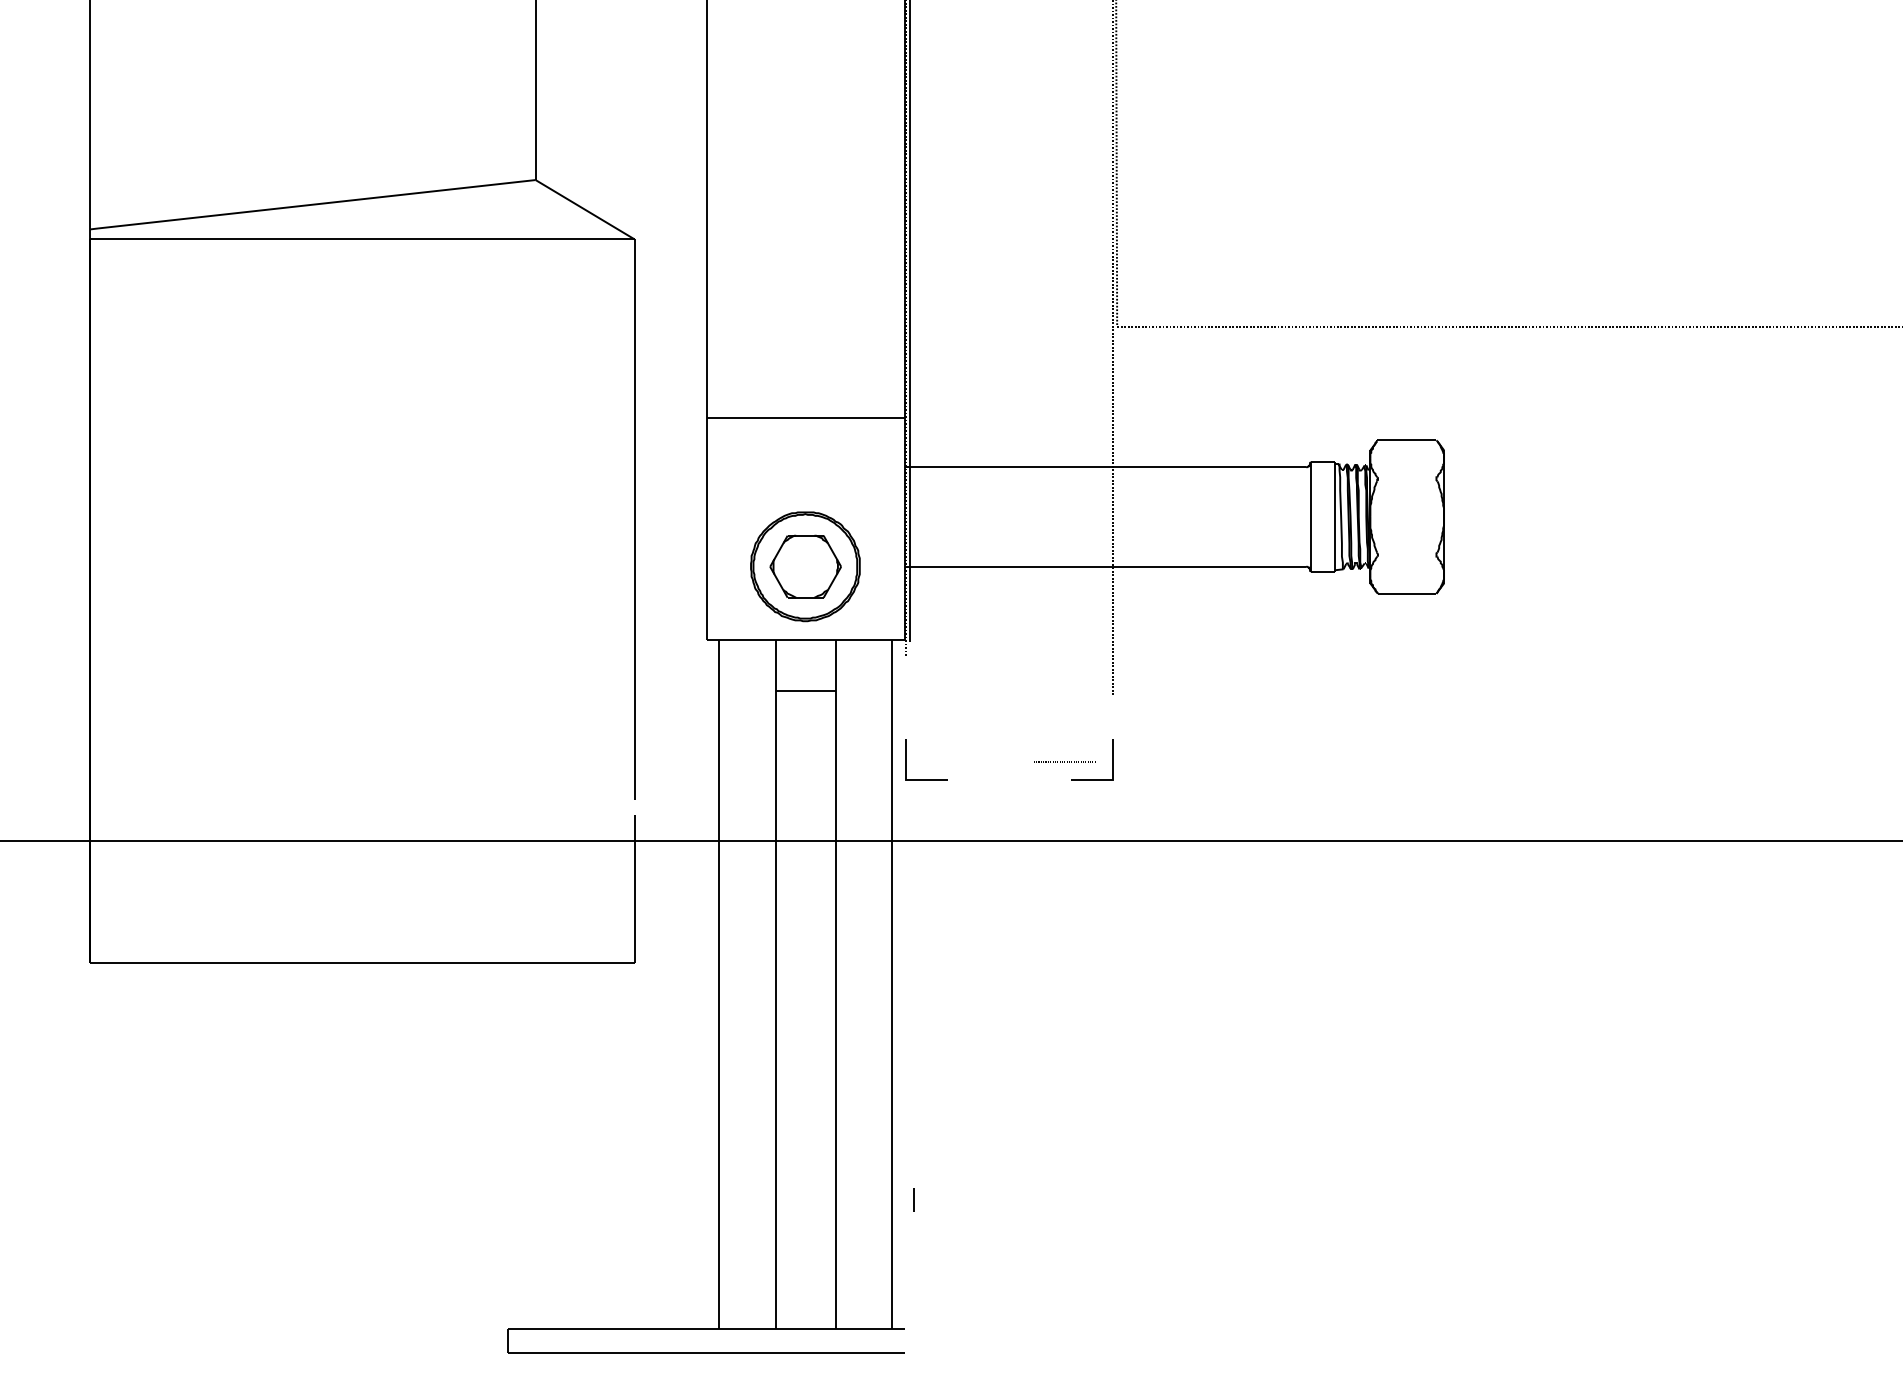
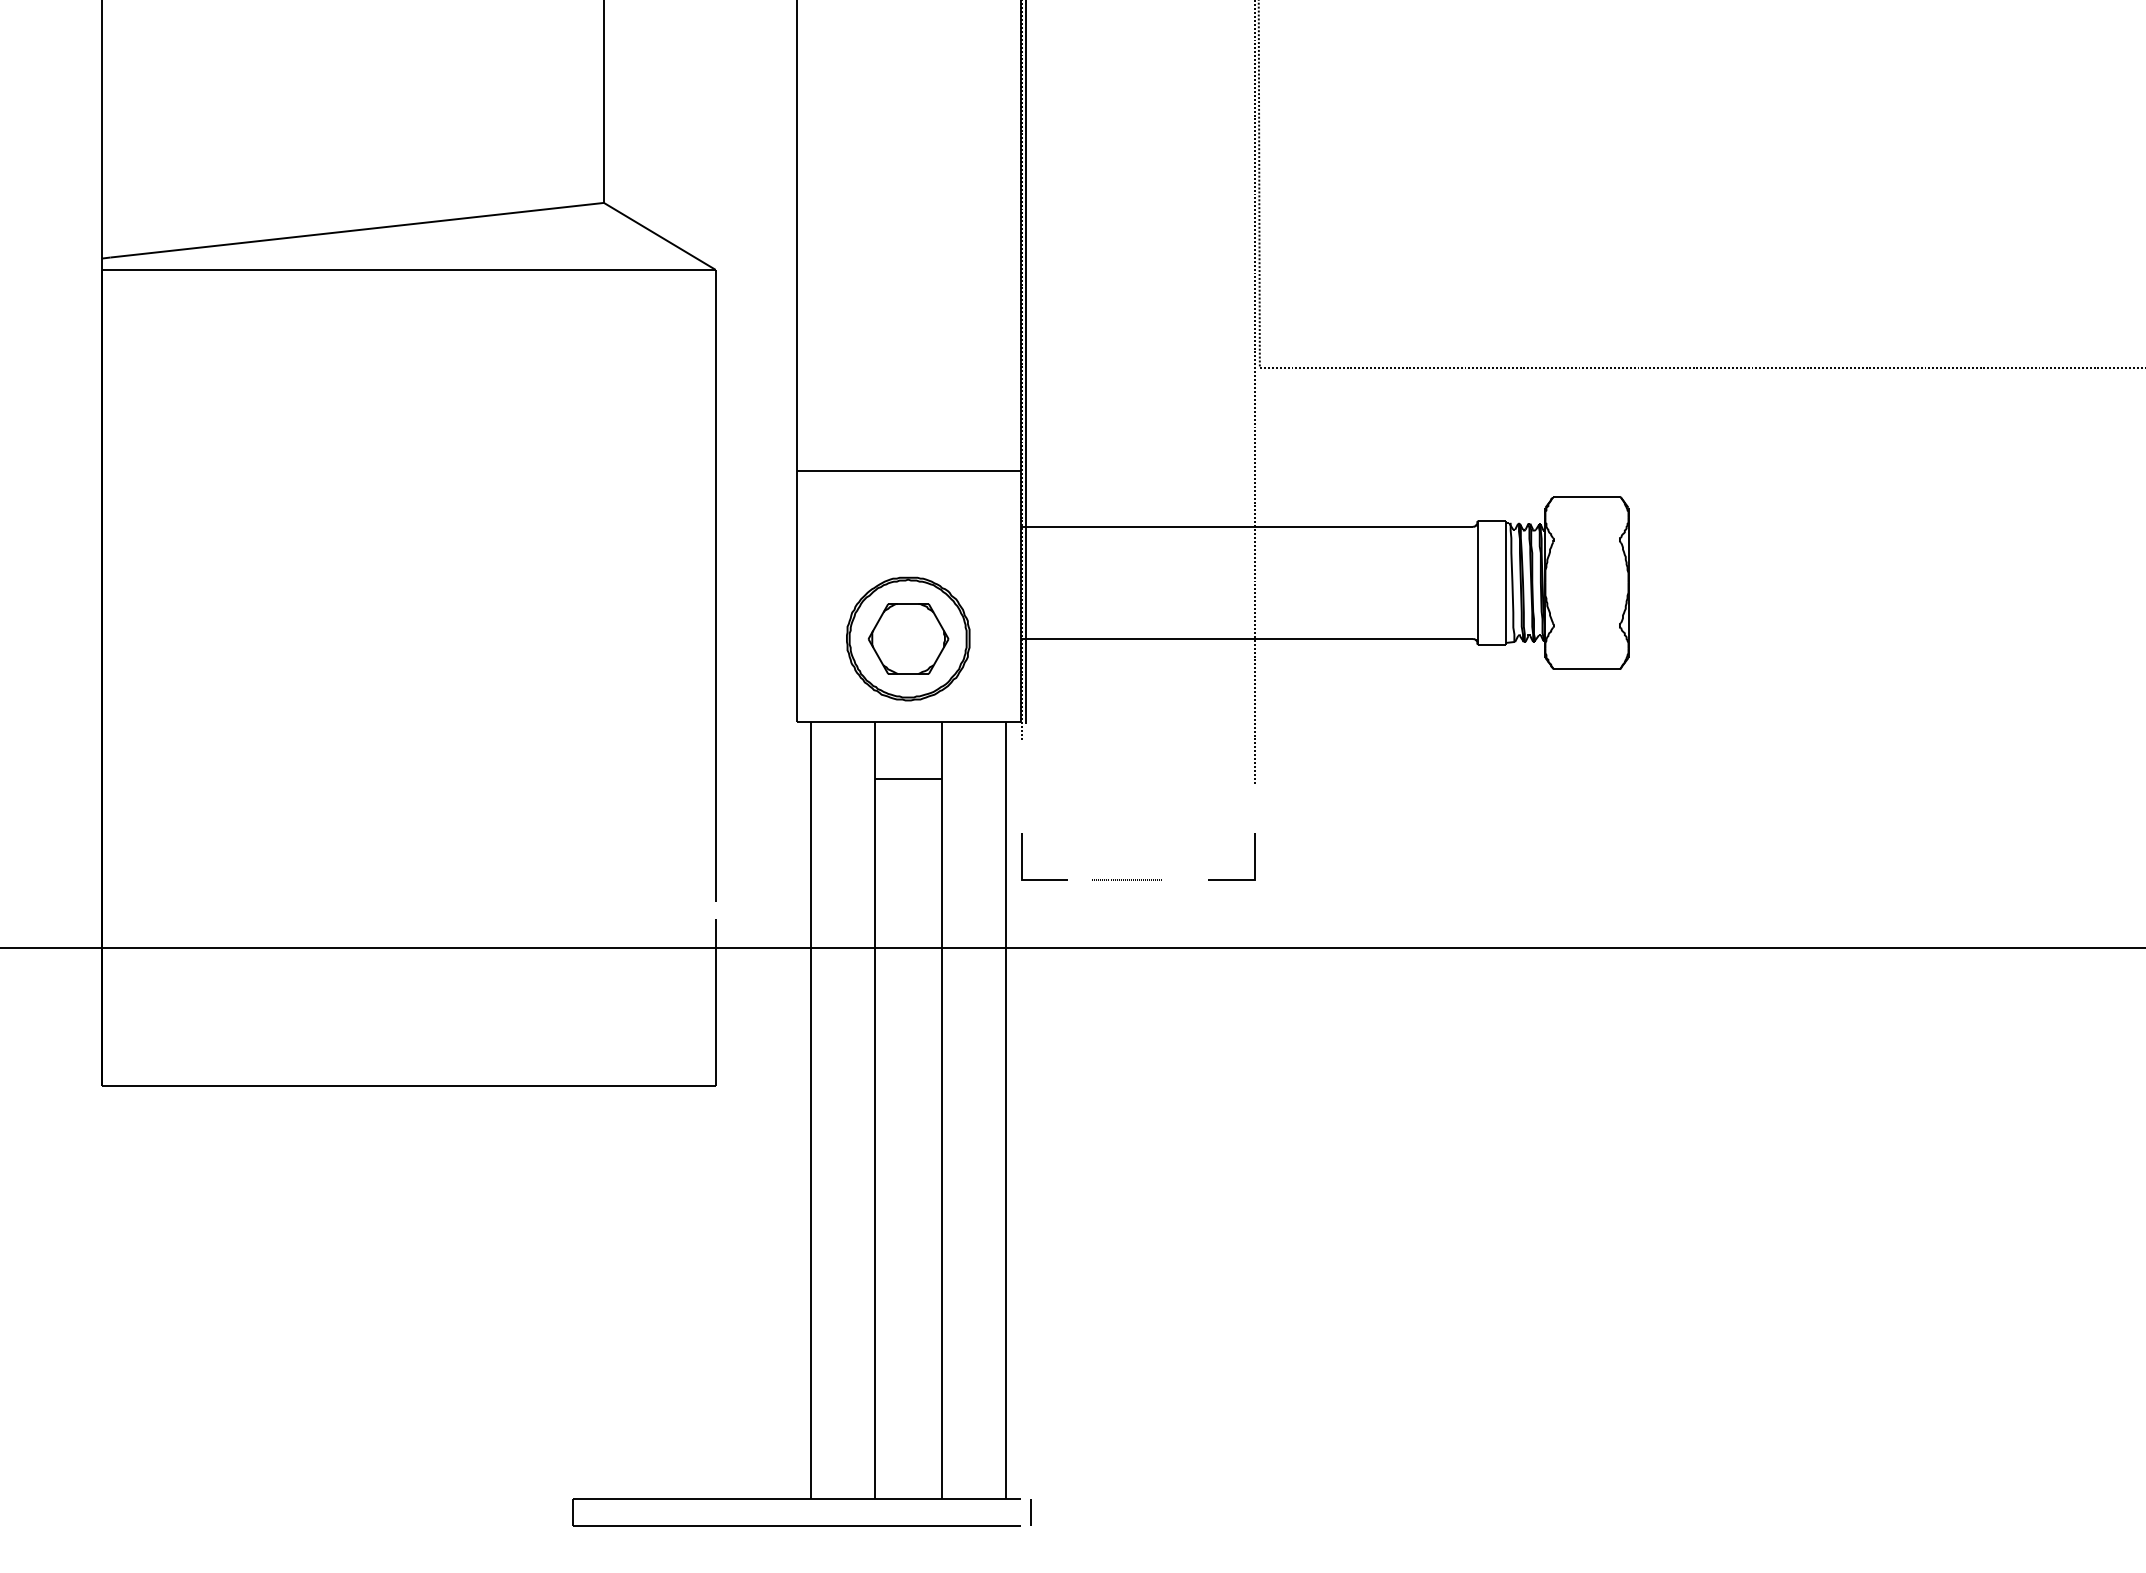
line: (1064, 761) -> (1126, 878), moved
line: (913, 1199) -> (1030, 1511), moved

